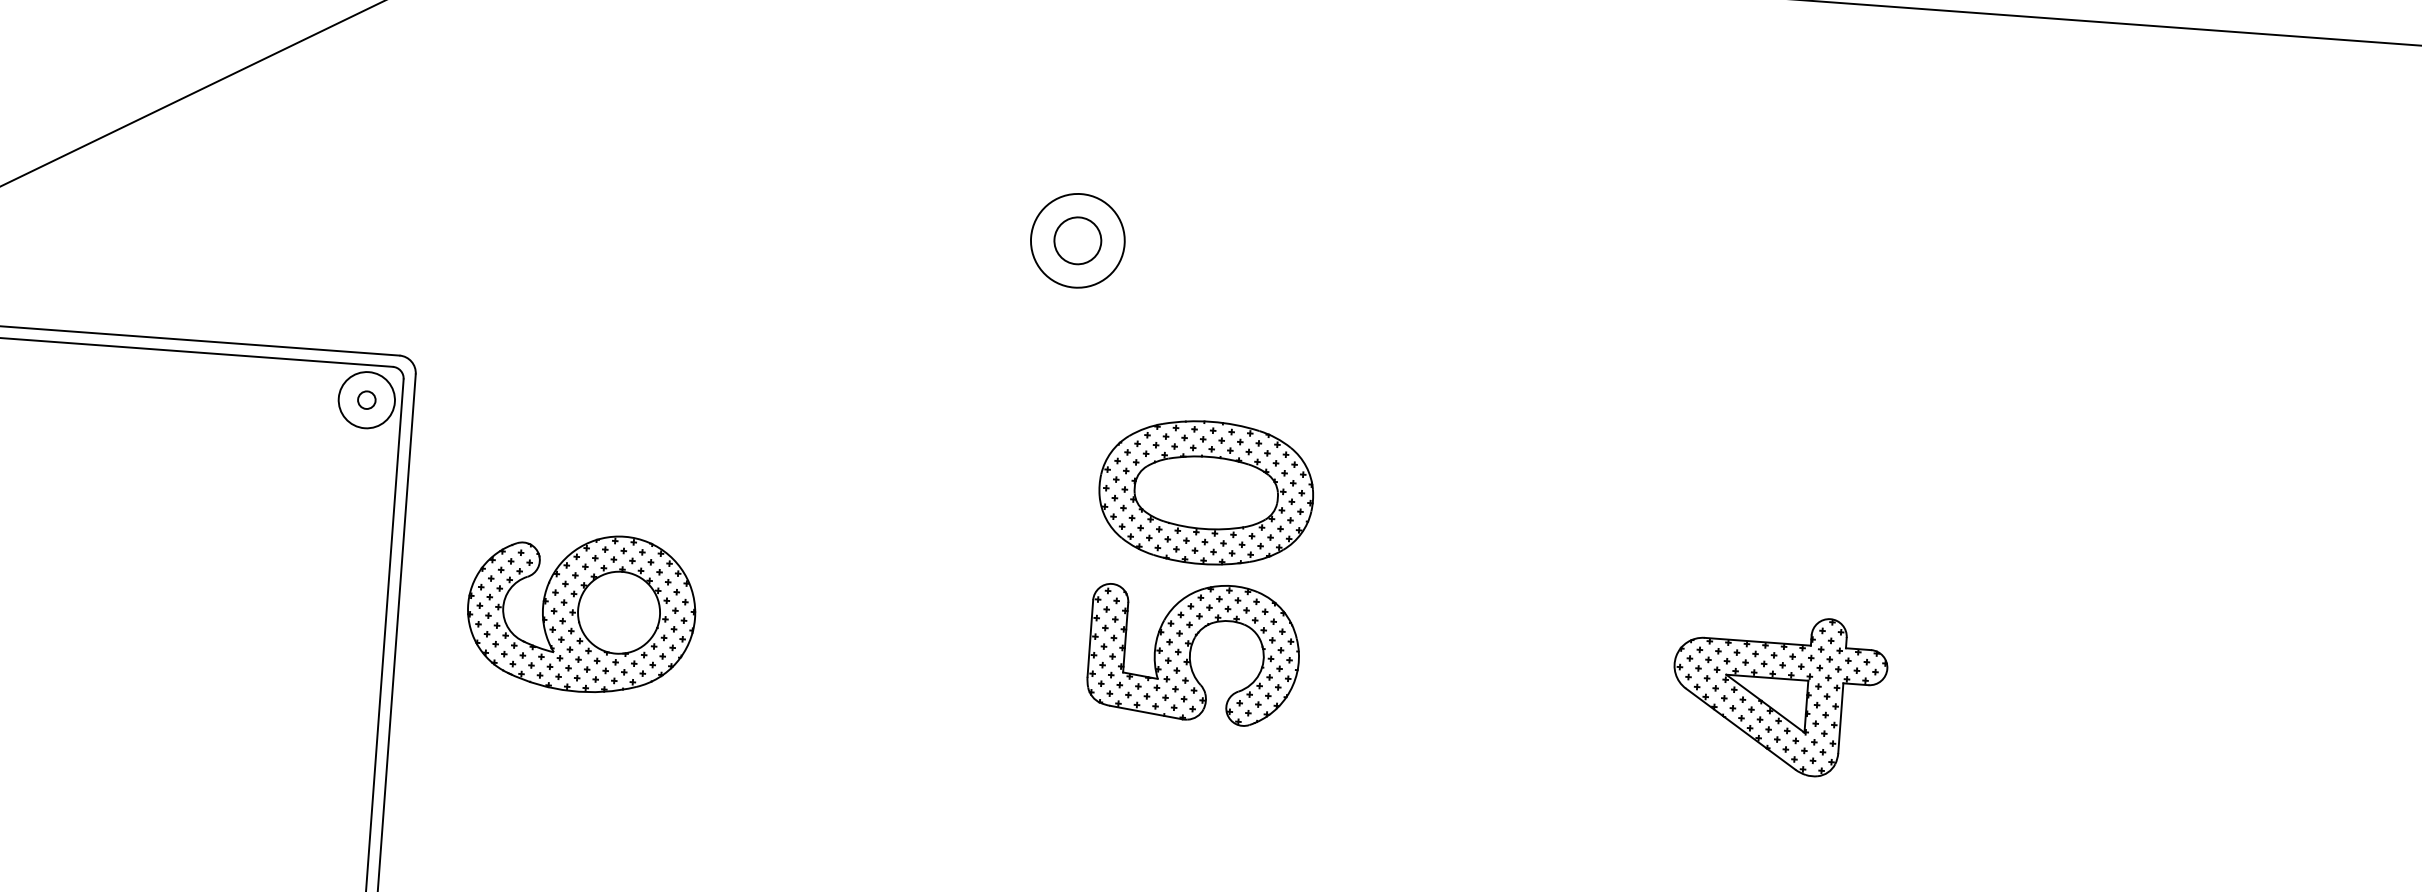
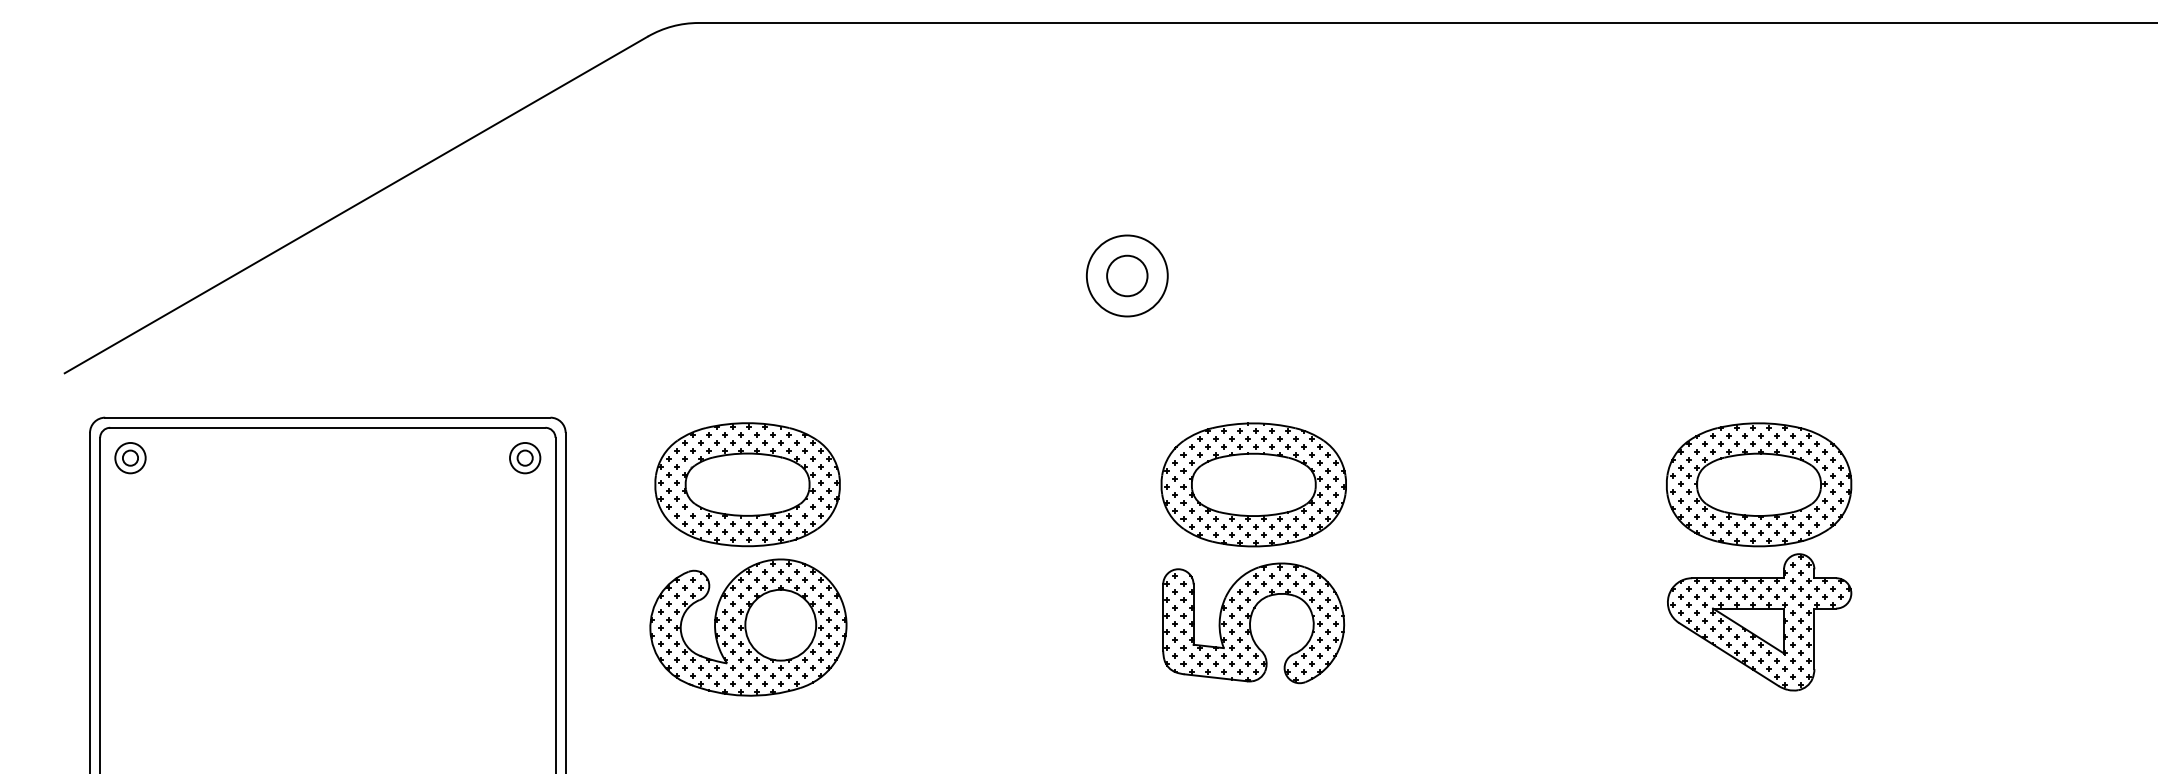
circle: (367, 399) -> (525, 457), size x0.62
part: (621, 449) -> (747, 484), added
part: (1790, 535) -> (1759, 484), added
part: (581, 612) -> (748, 627), moved

